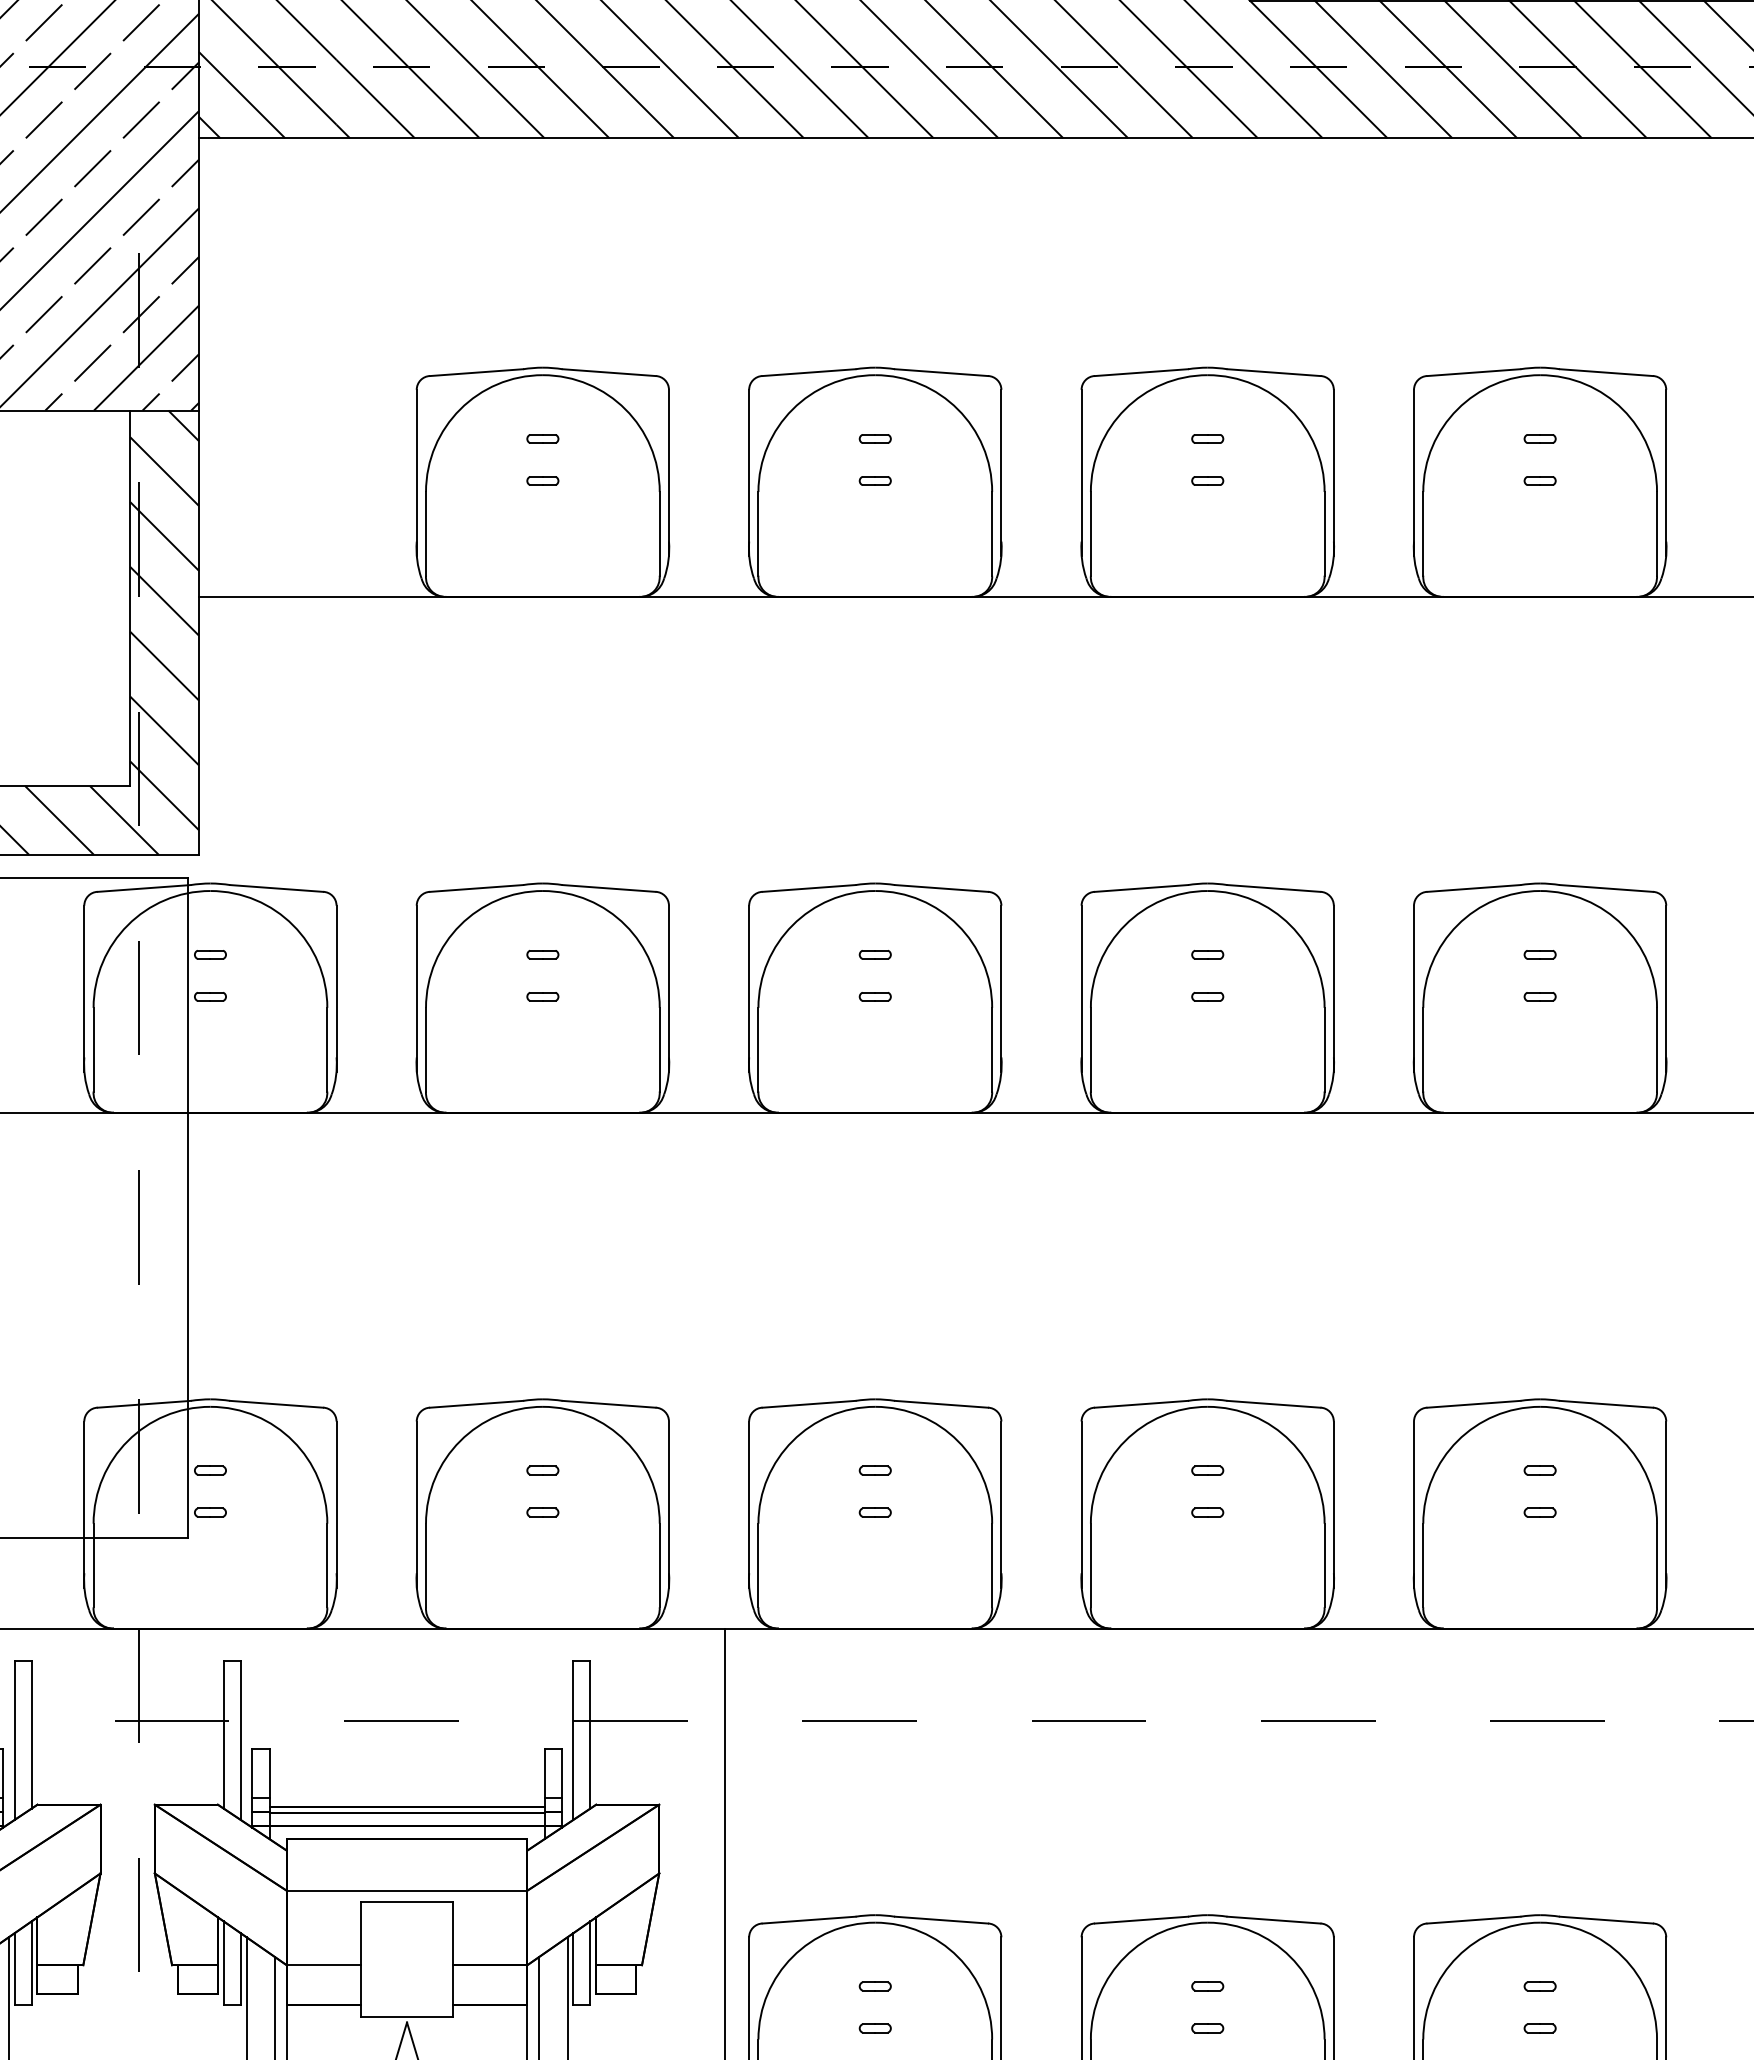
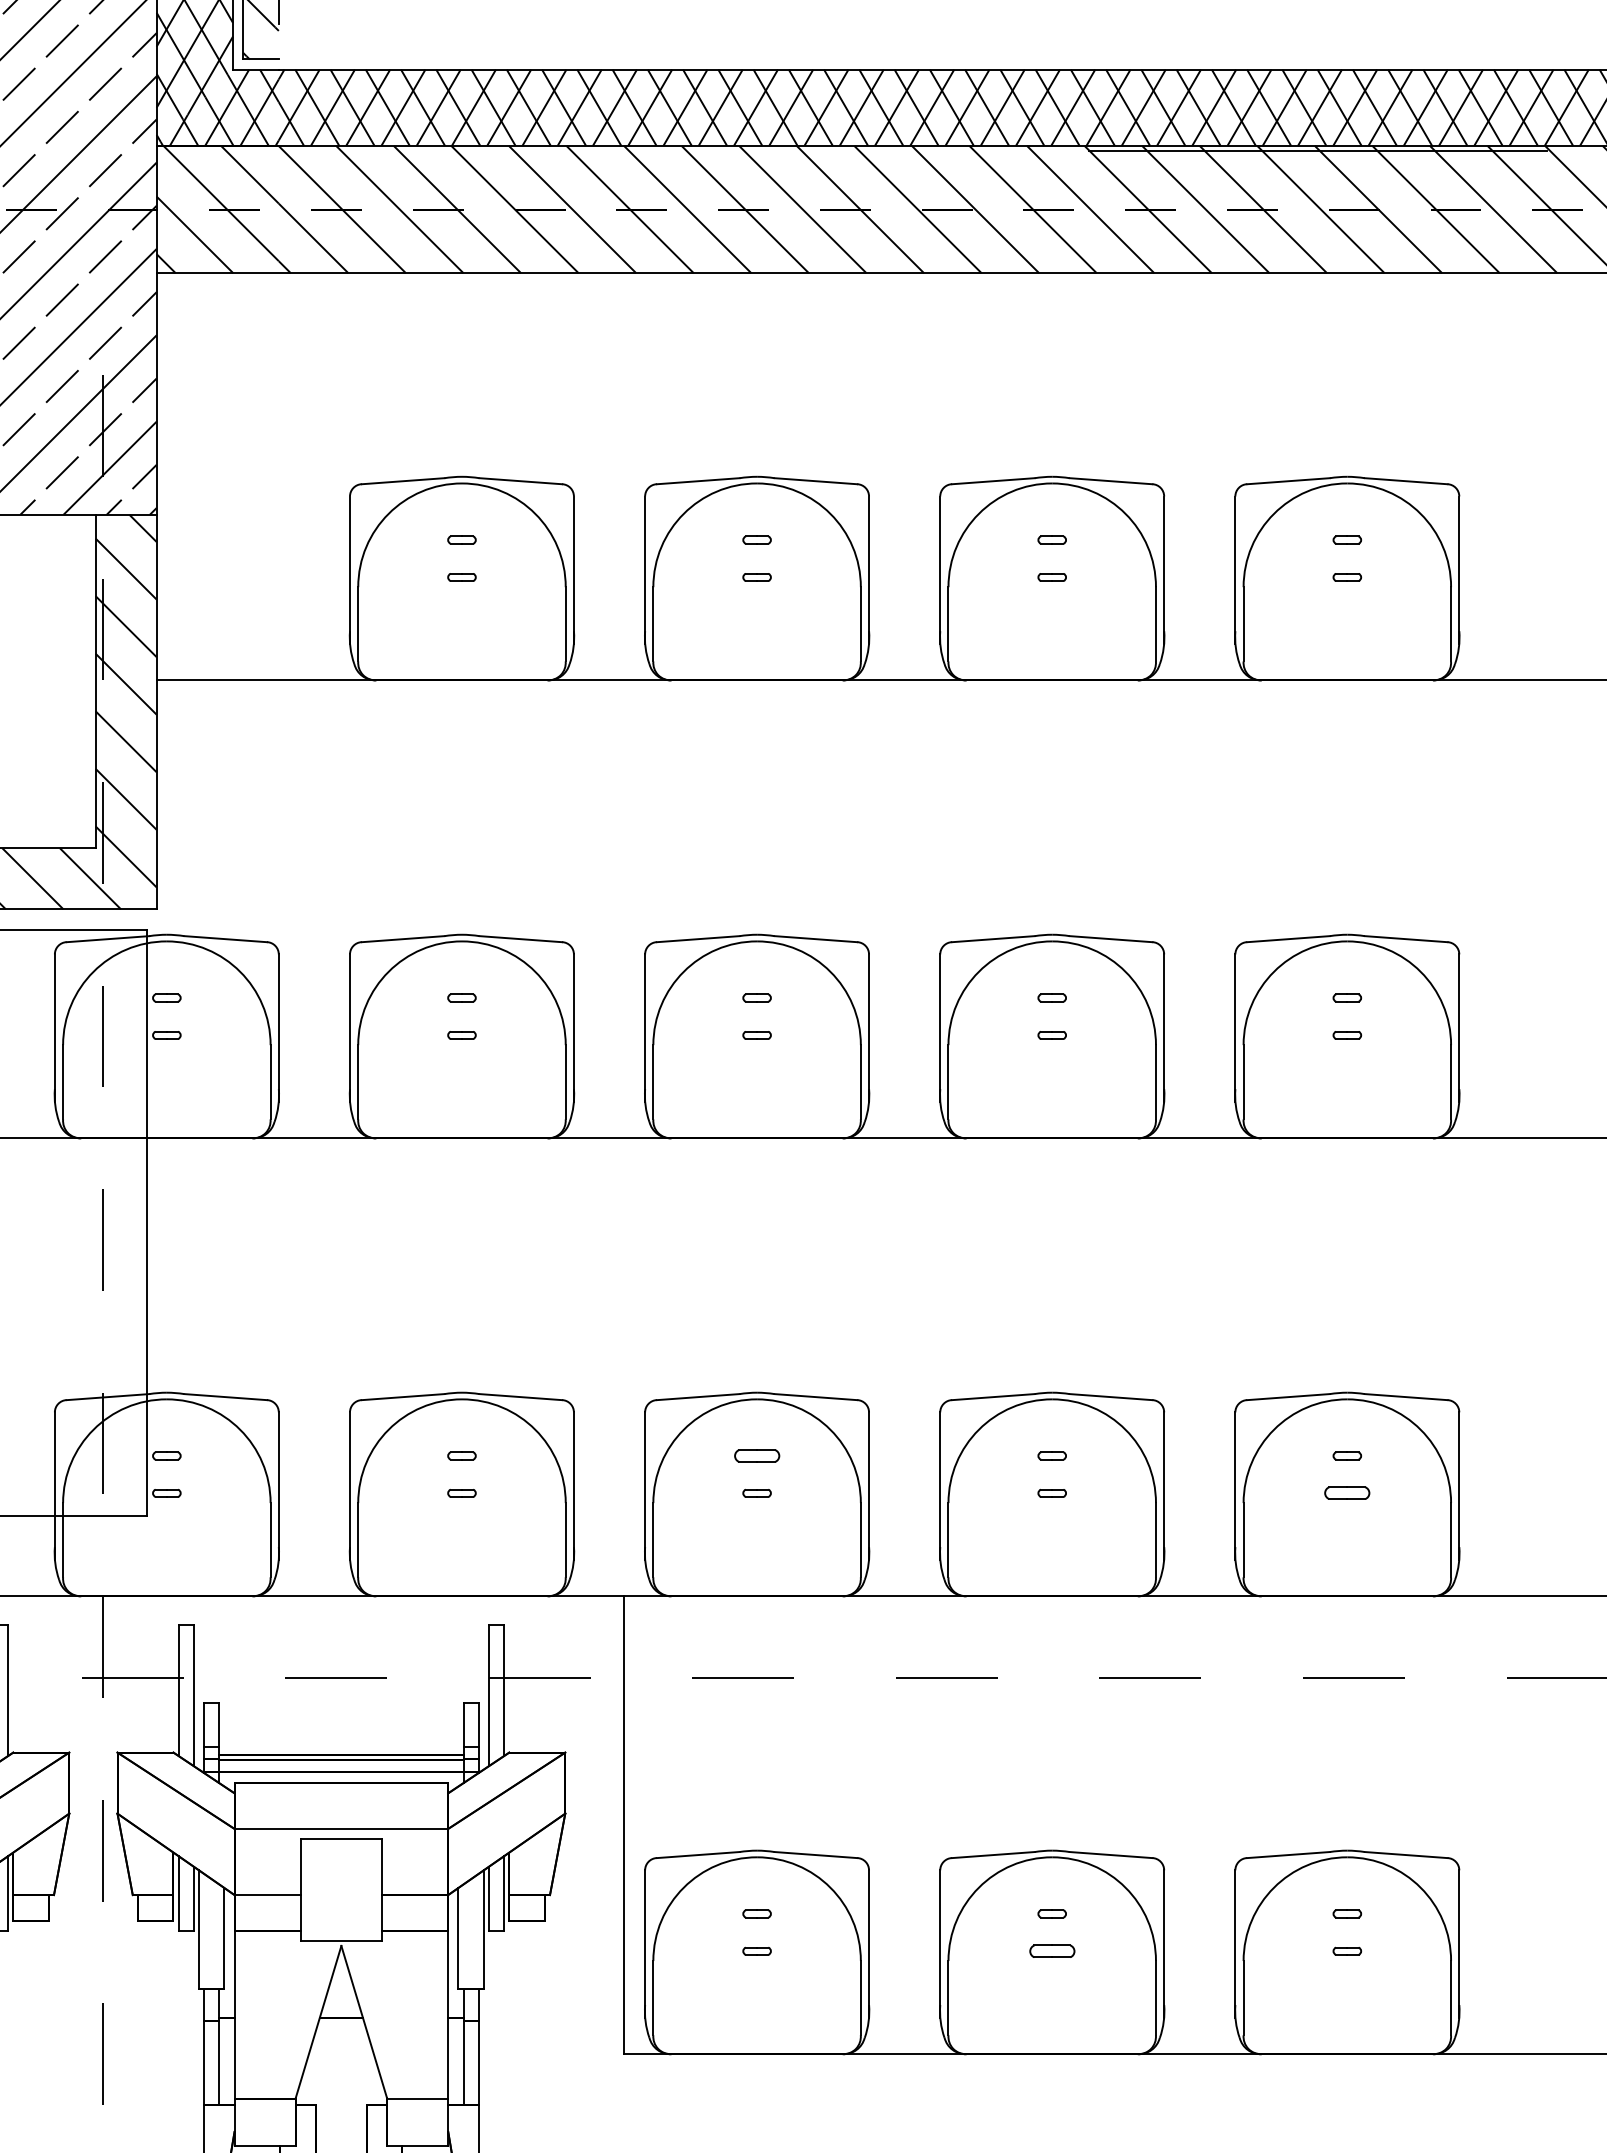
part: (874, 1470) -> (756, 1455), size x1.6
part: (1540, 1512) -> (1347, 1493), size x1.6
part: (1206, 2027) -> (1051, 1950), size x1.6

